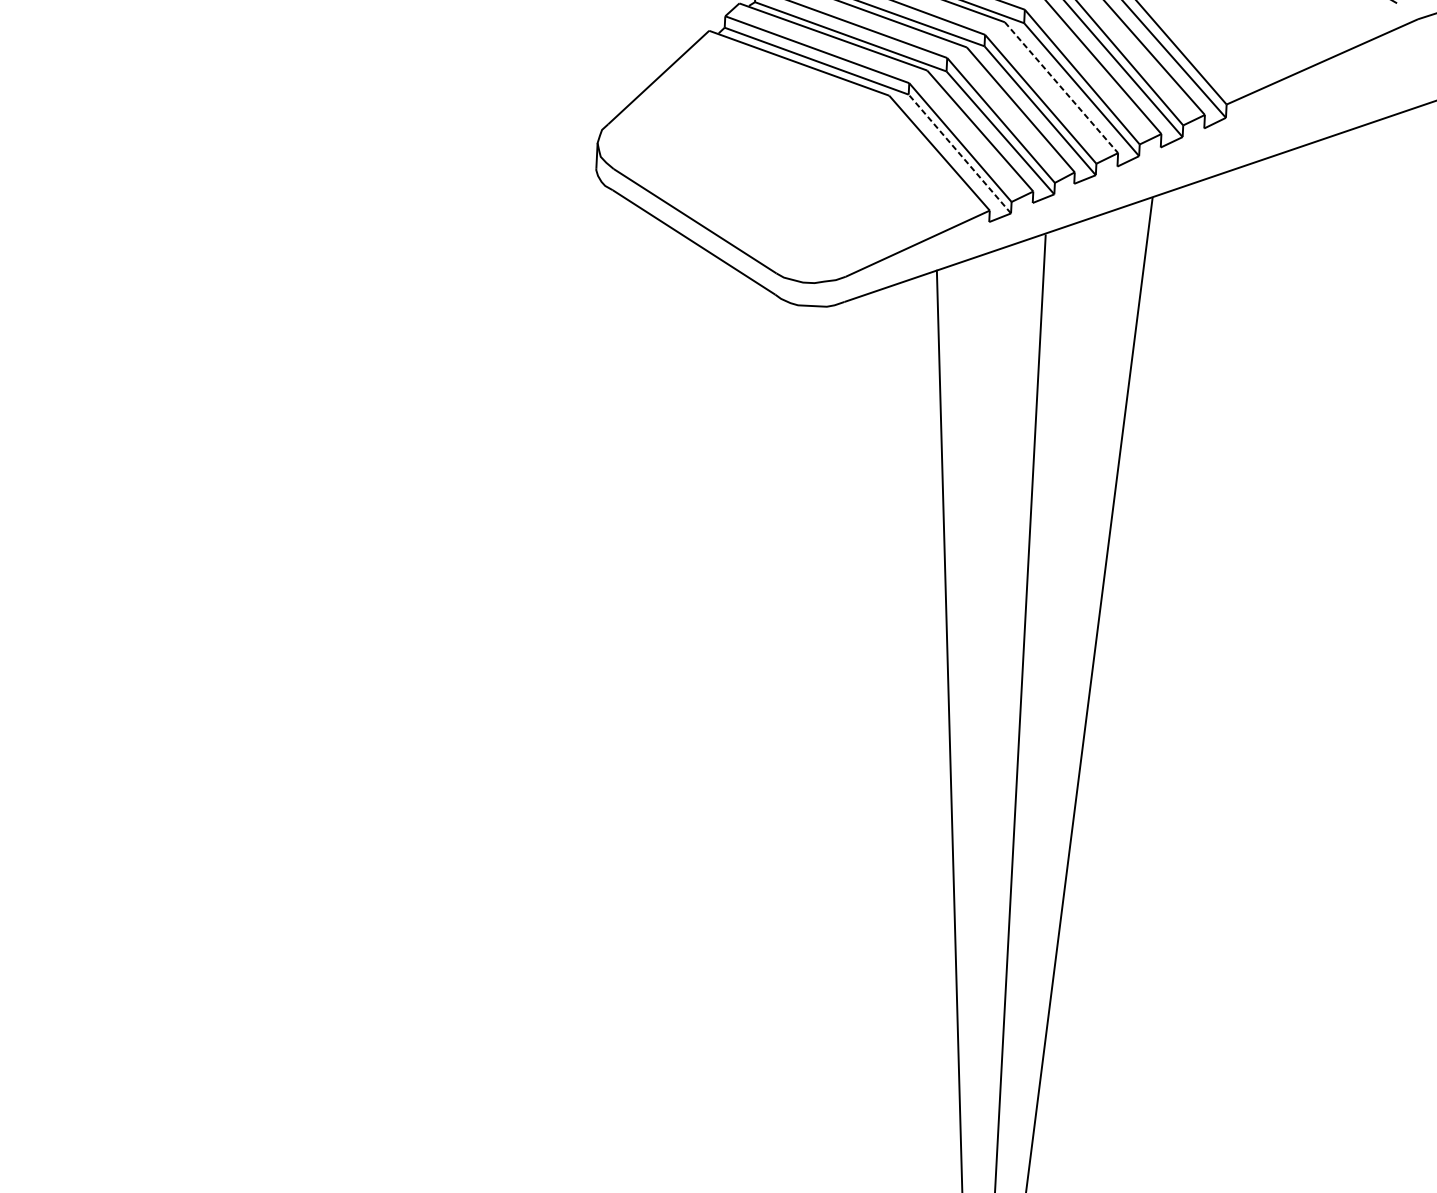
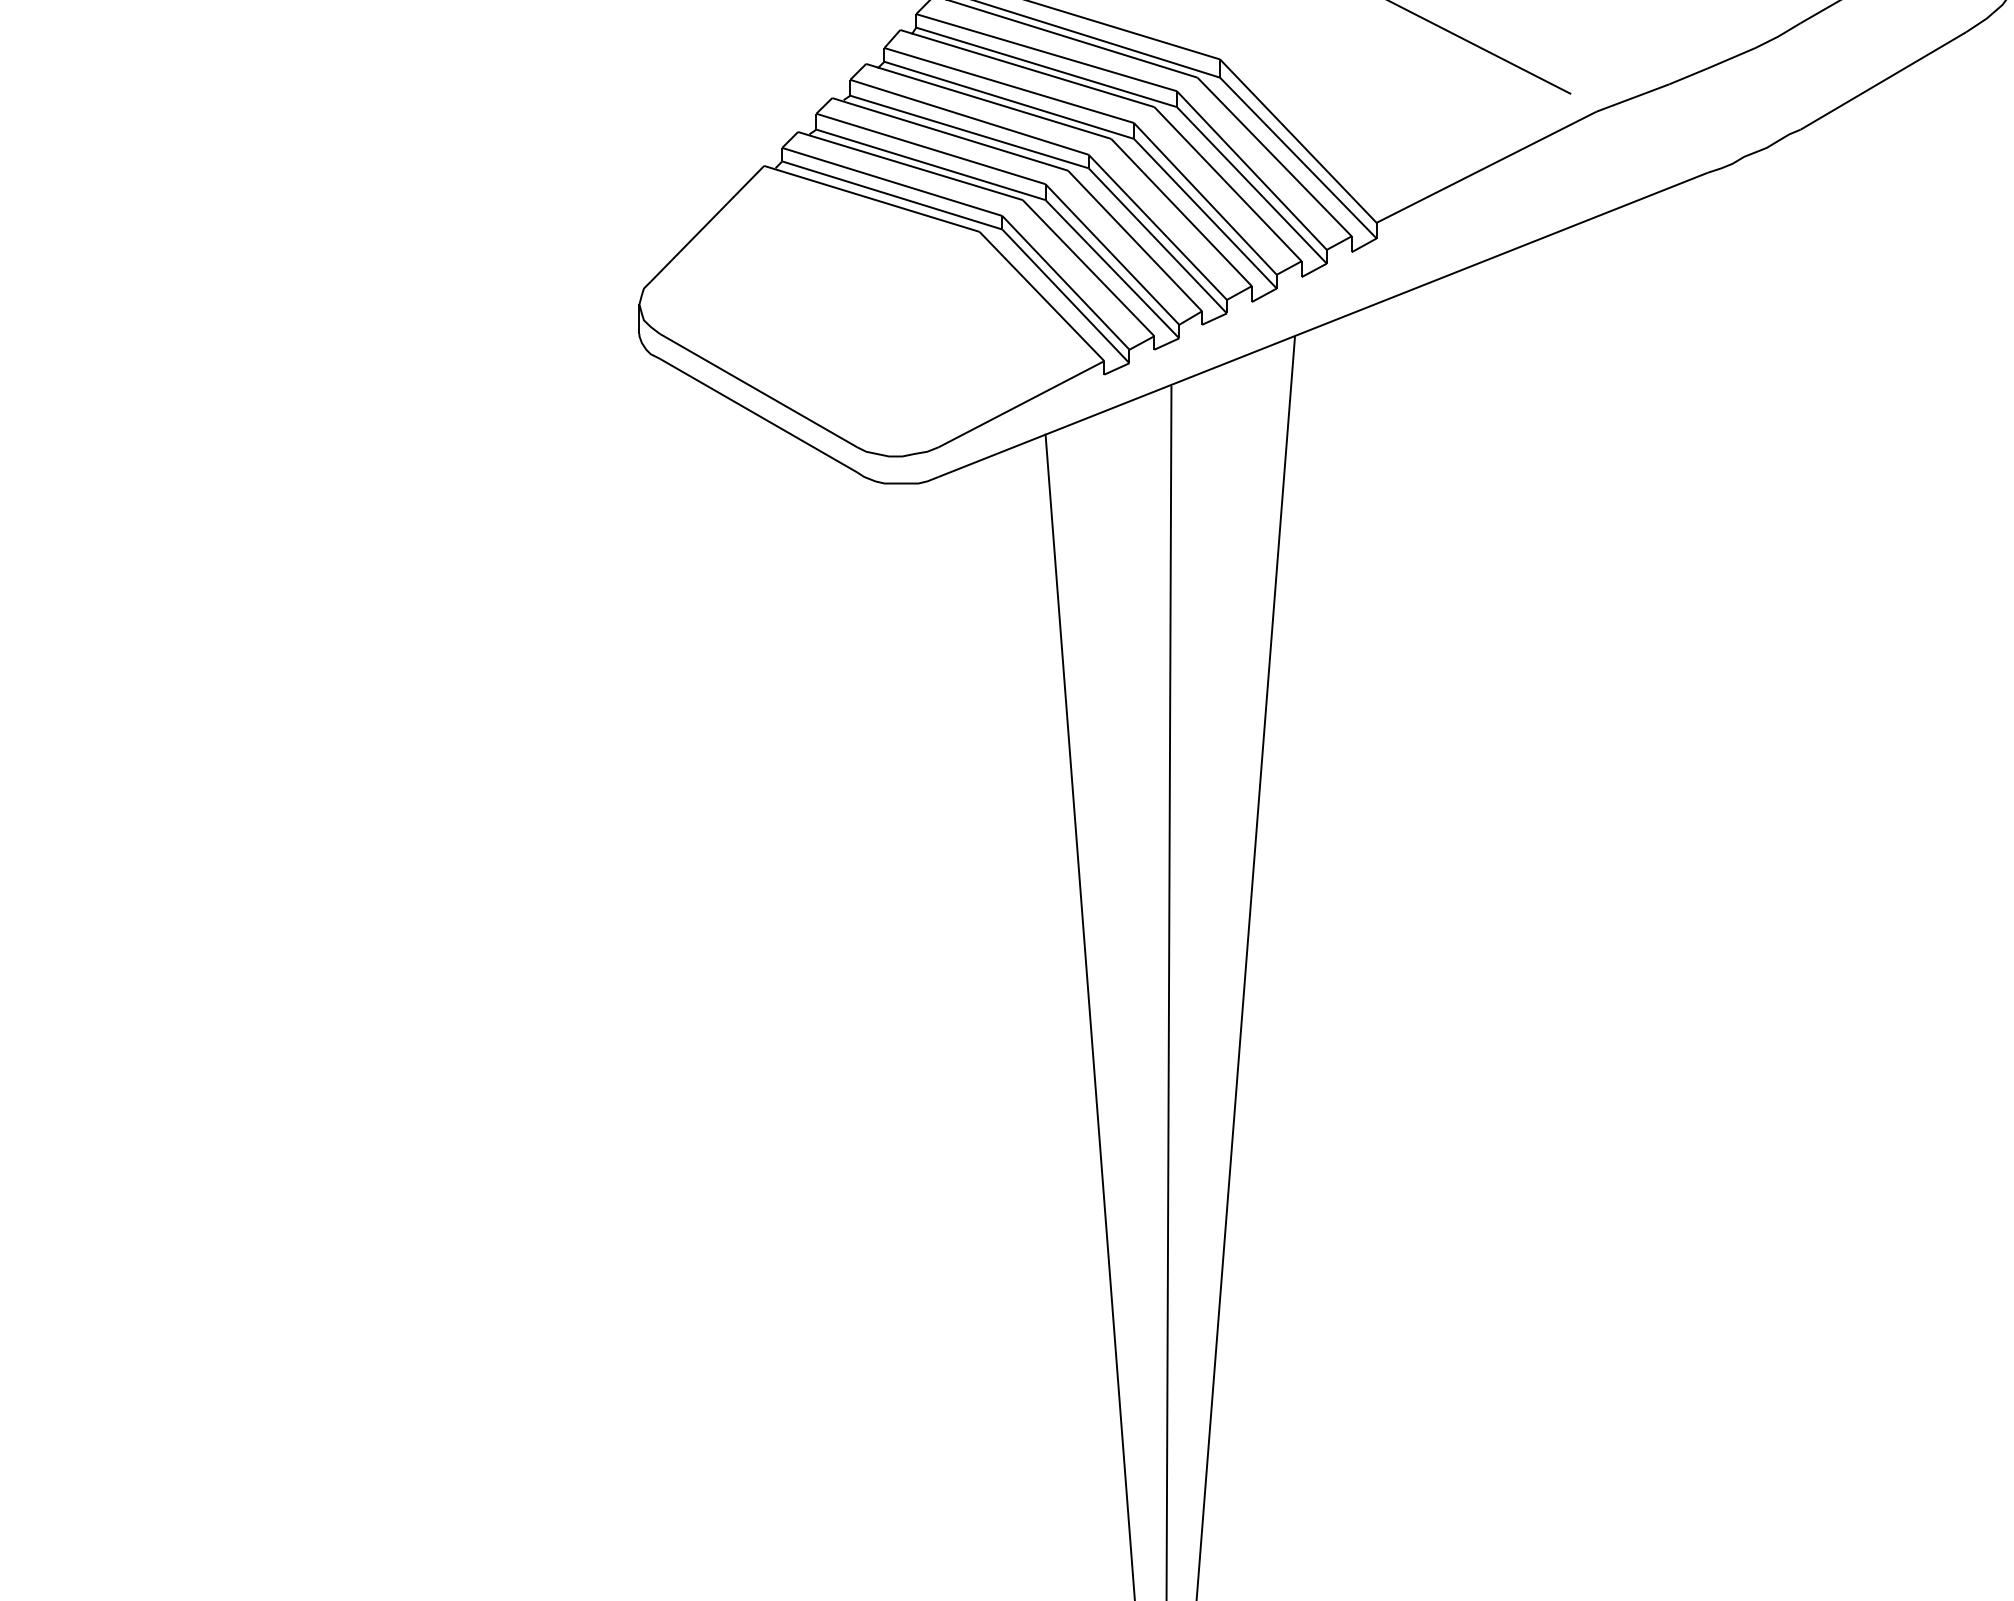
line: (1061, 87) -> (1181, 212), dashed -> solid
line: (959, 154) -> (1065, 296), dashed -> solid

